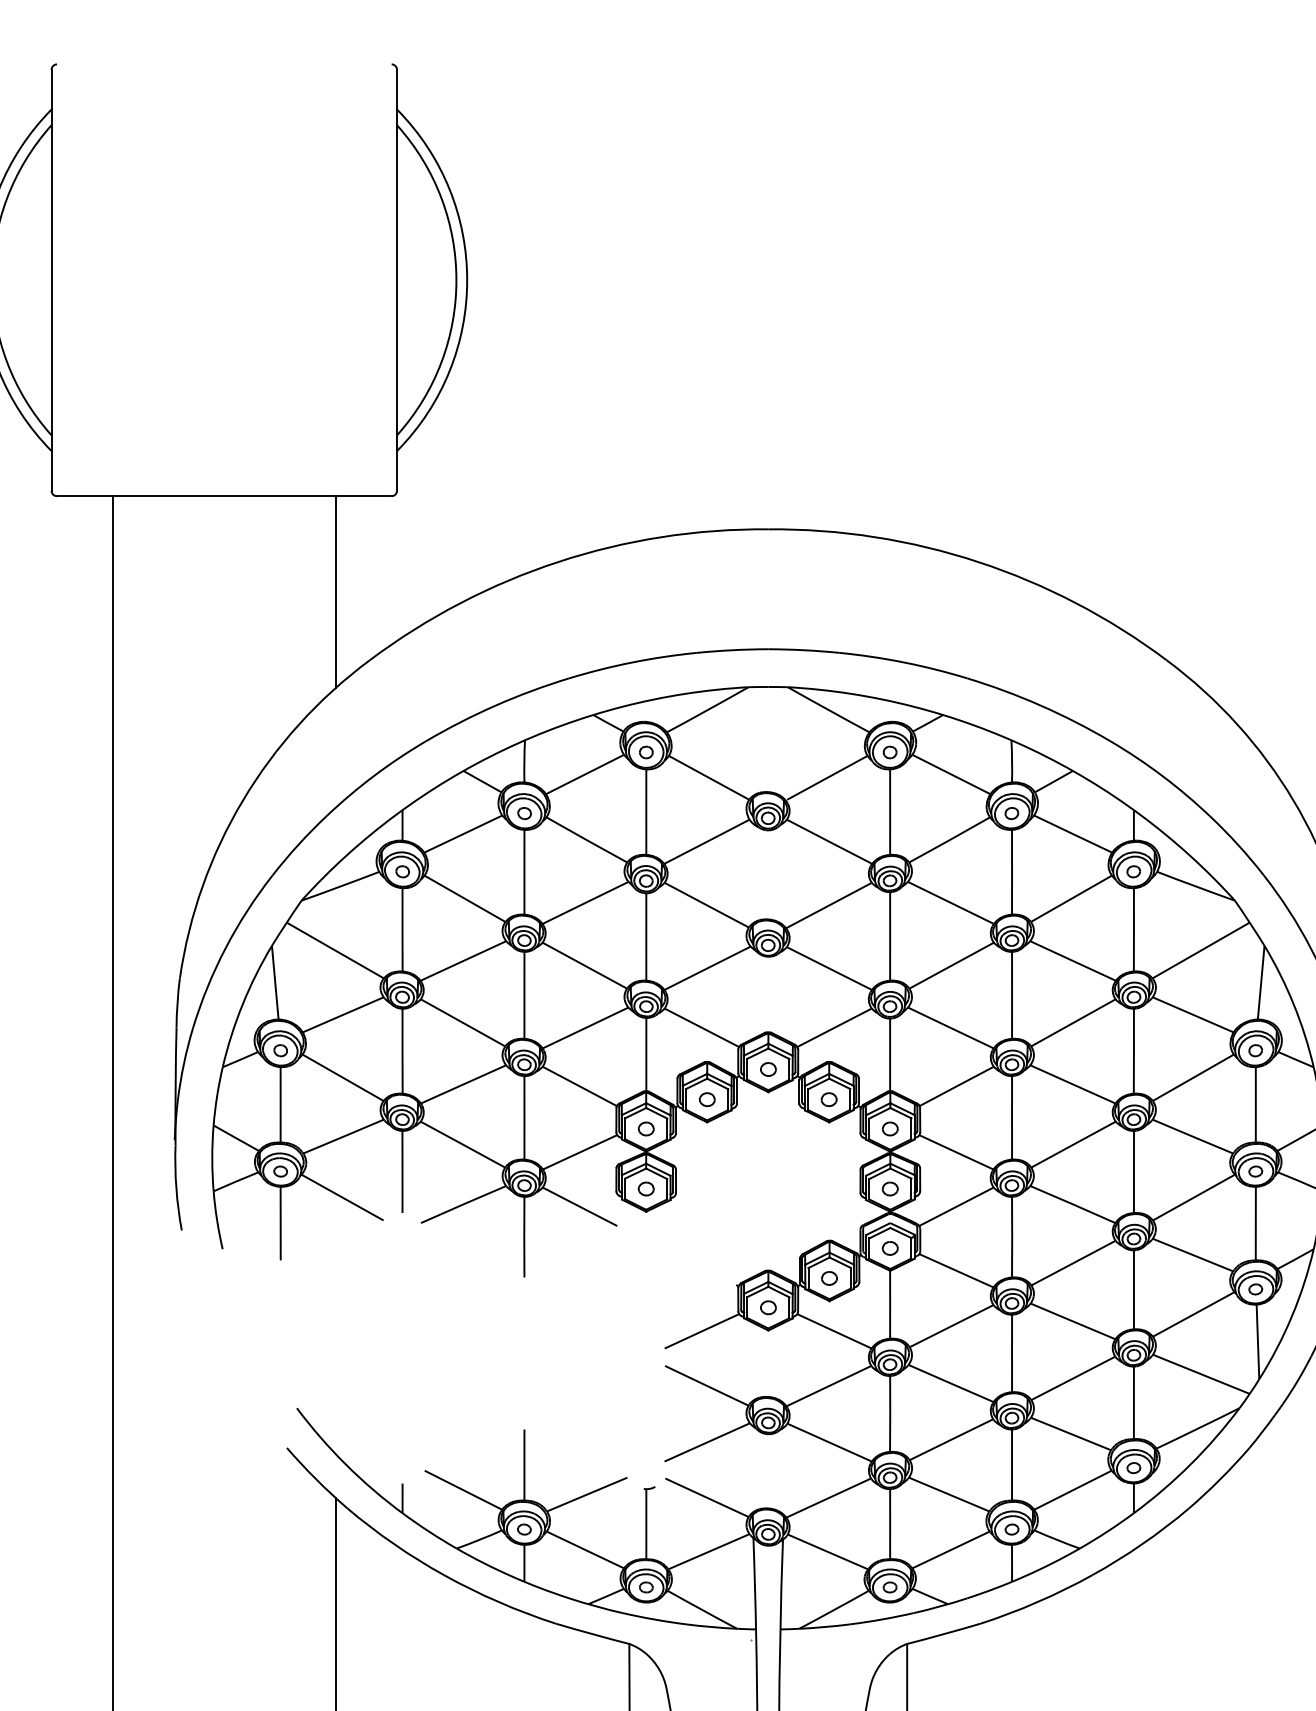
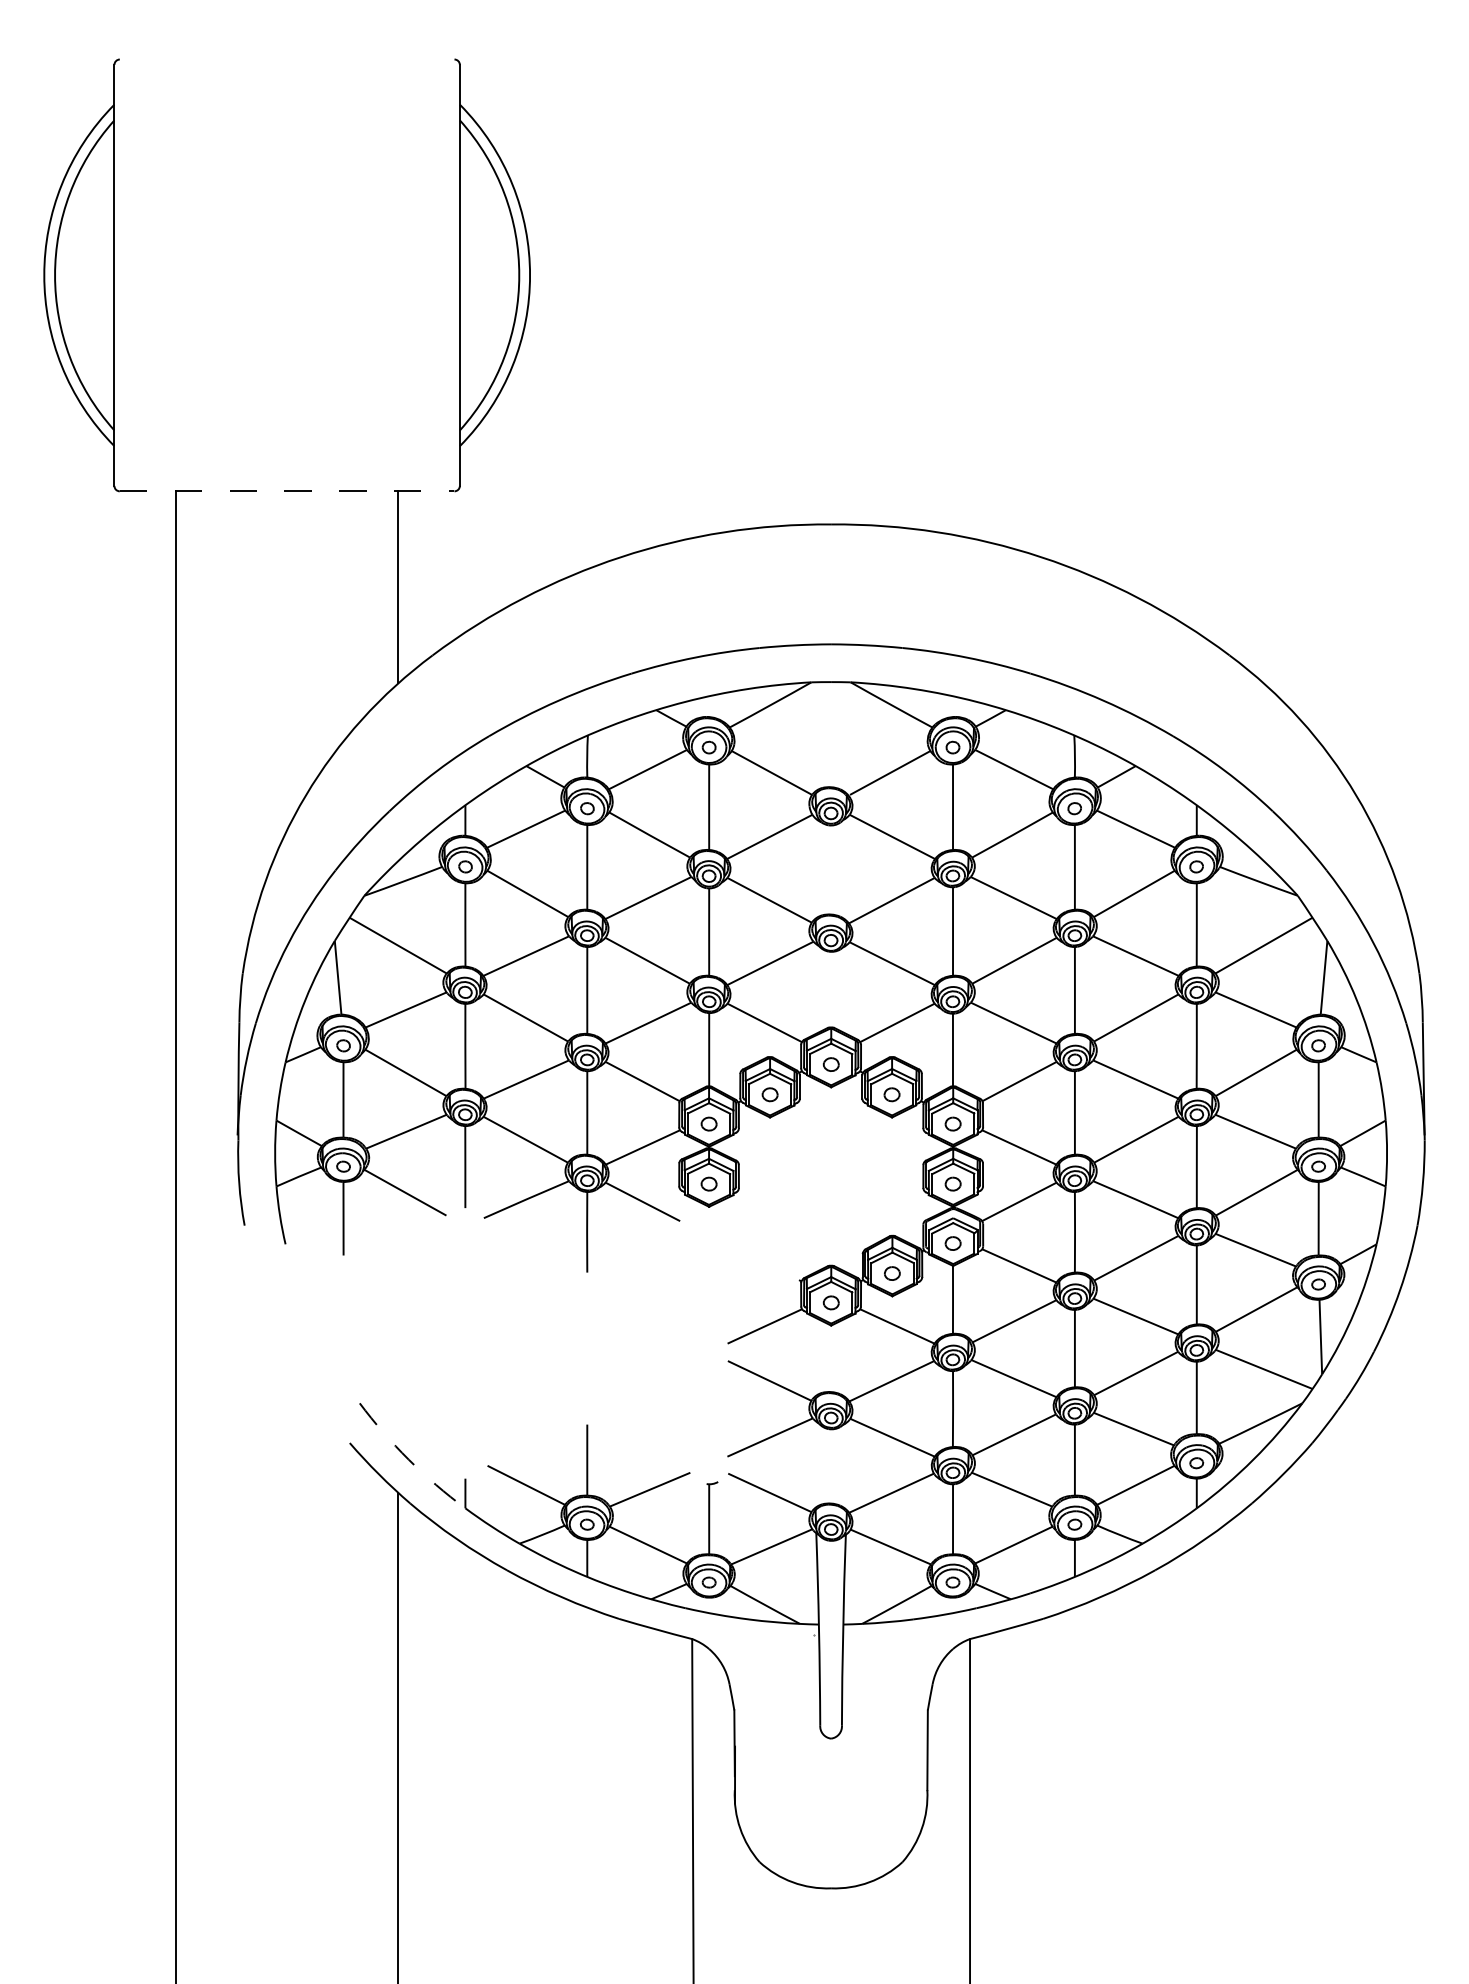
line: (224, 496) -> (287, 491), solid -> dashed
arc: (345, 1464) -> (408, 1459), solid -> dashed

